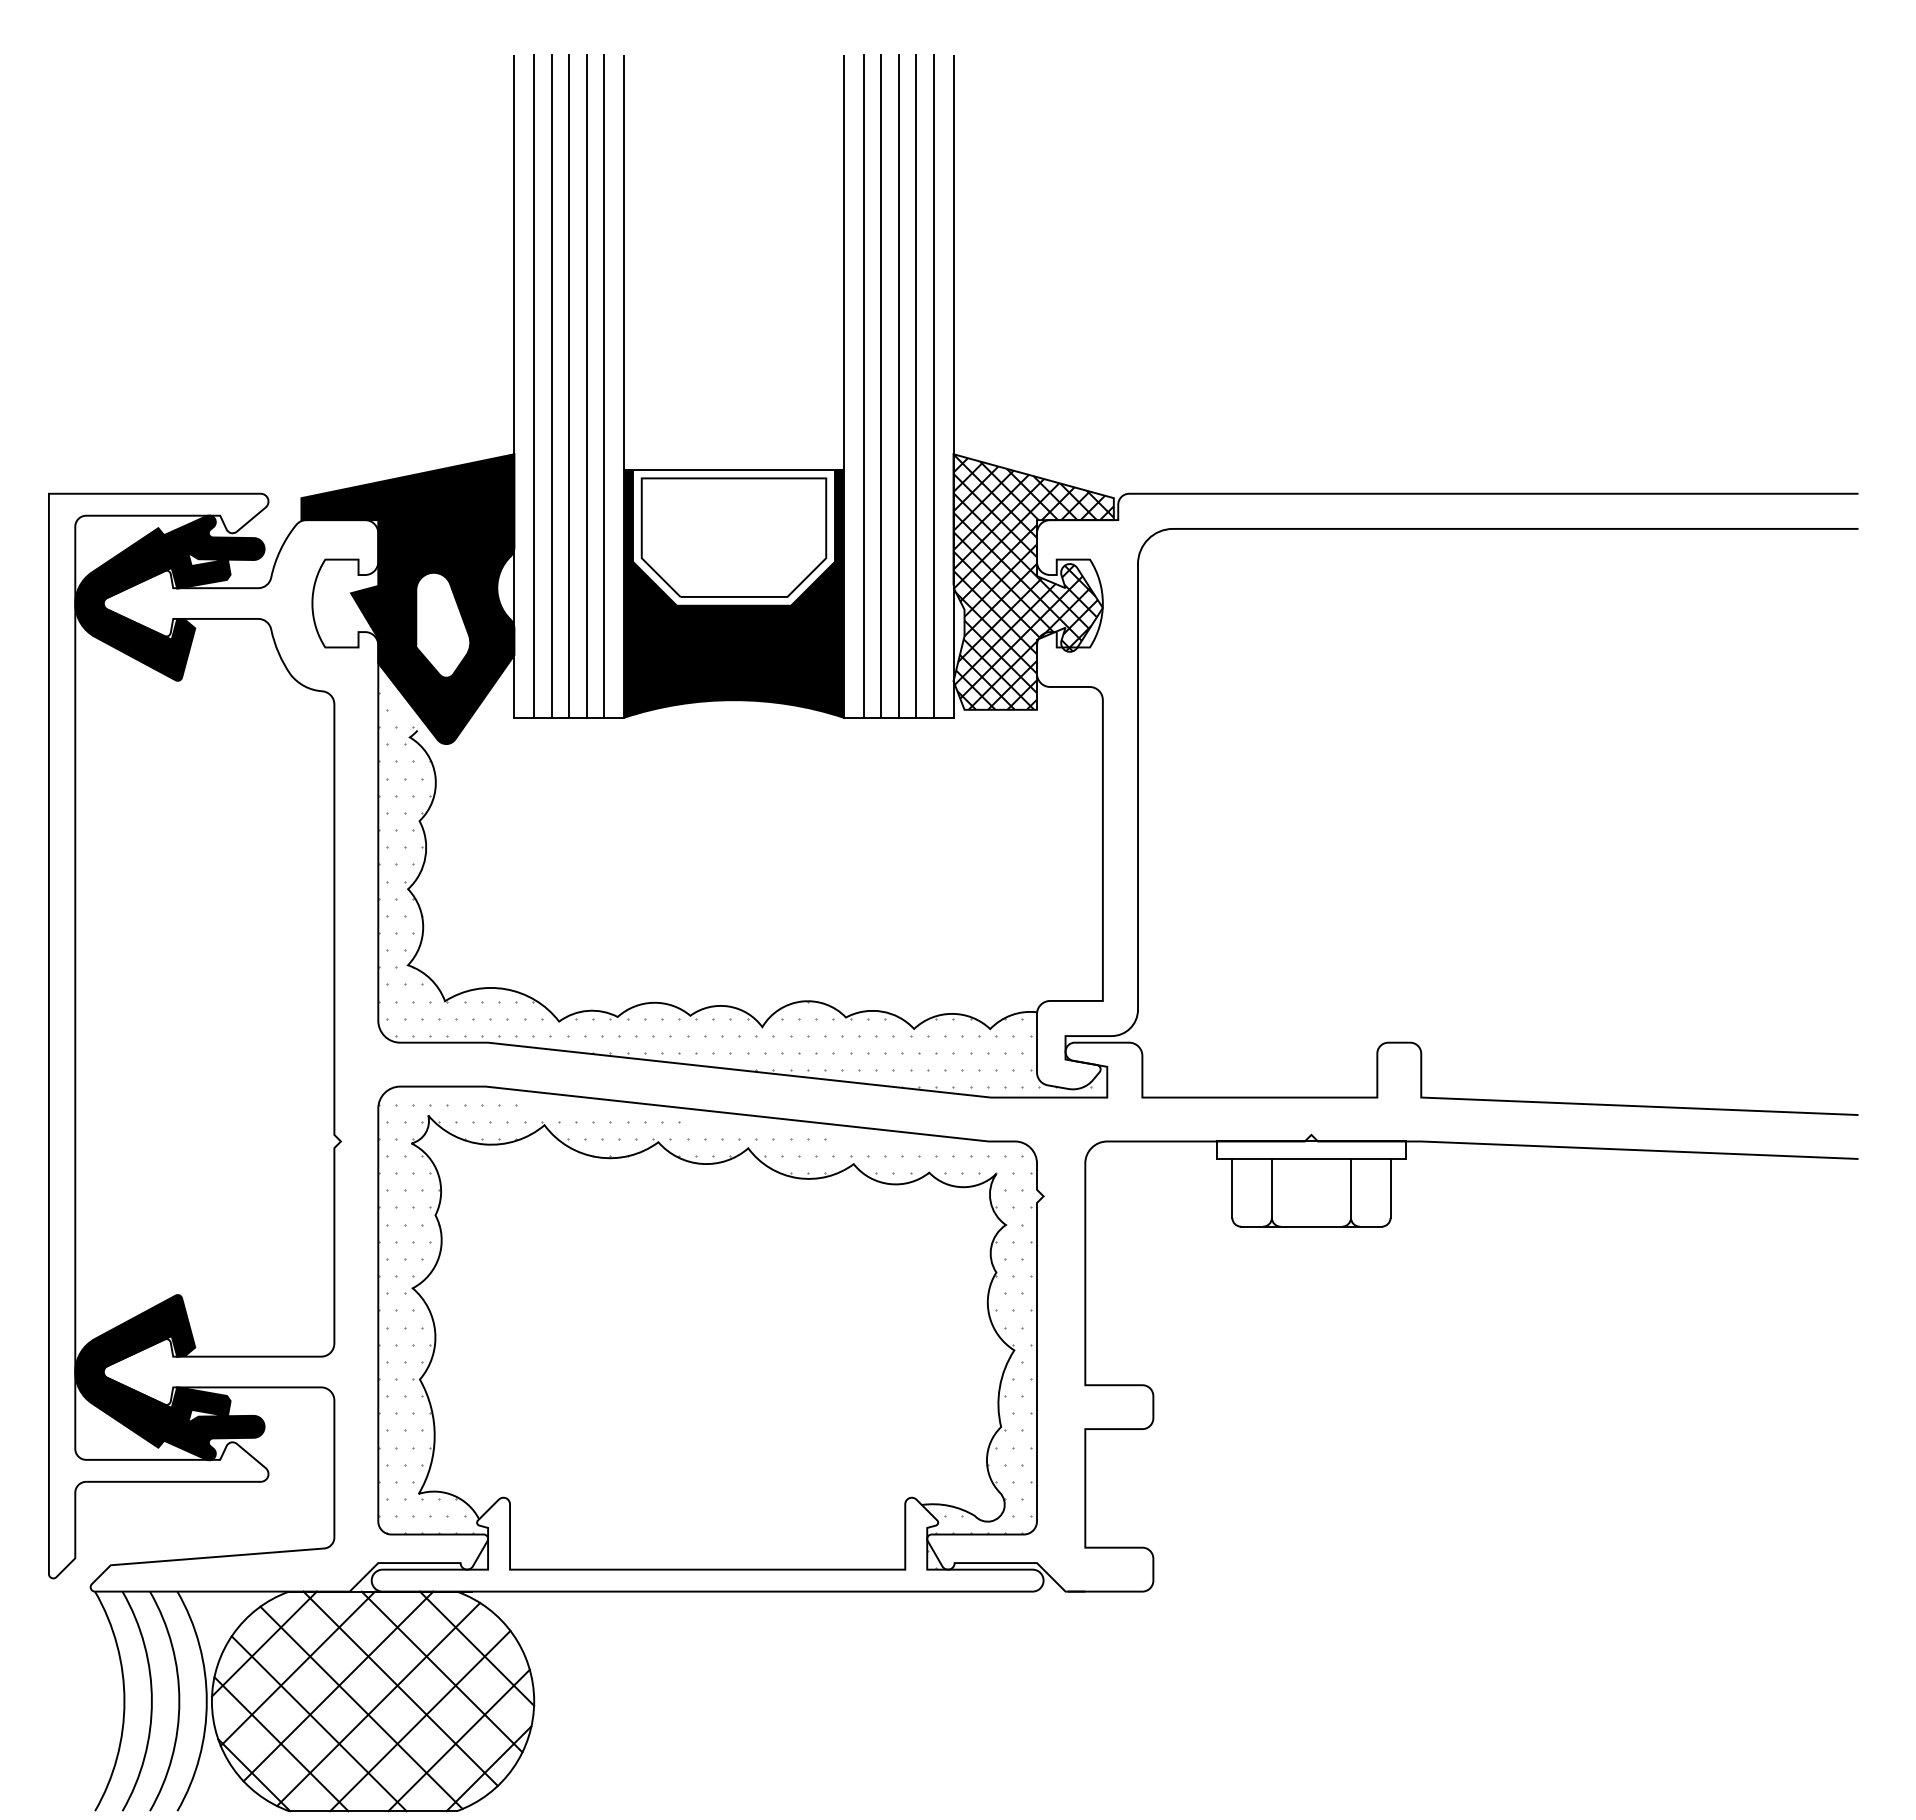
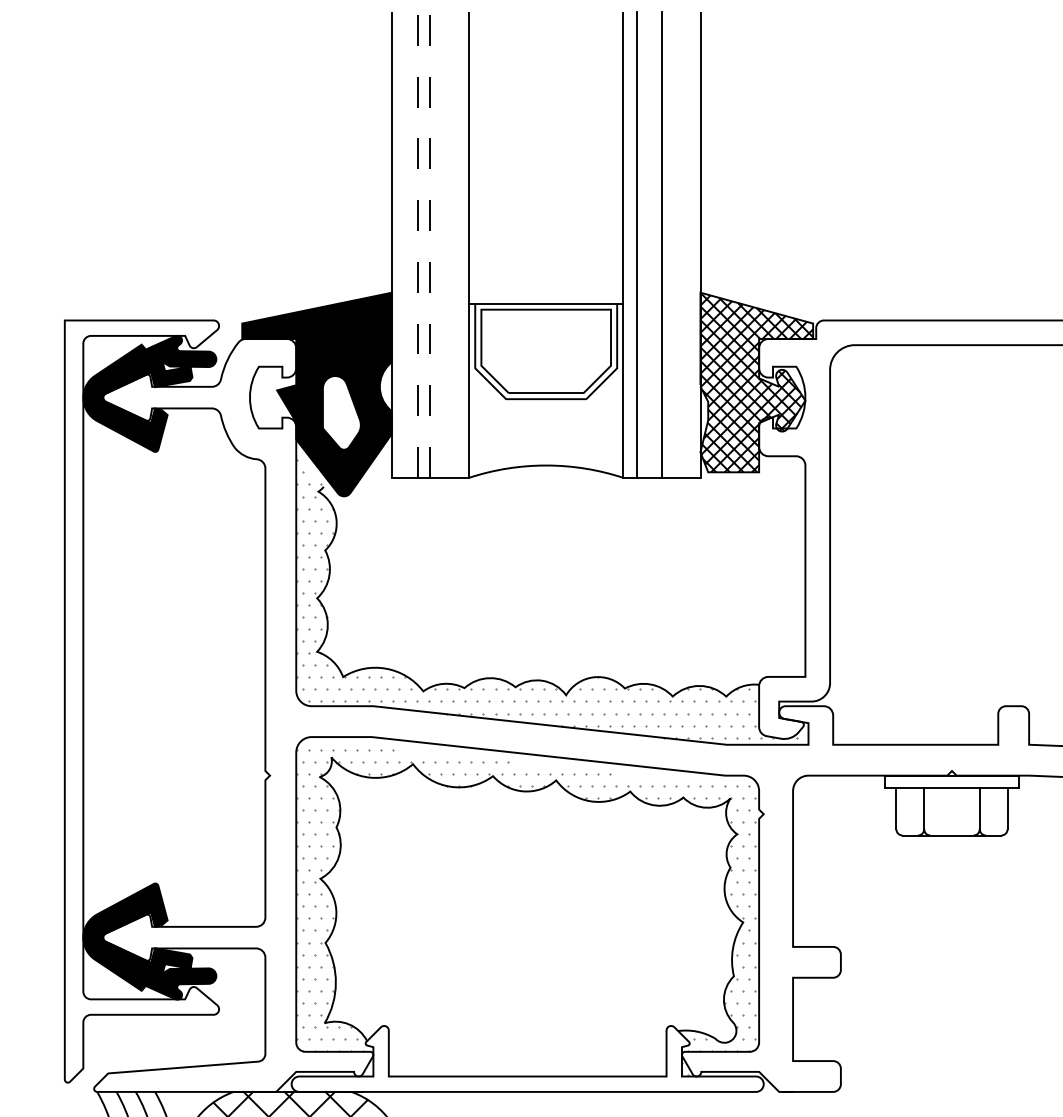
line: (534, 385) -> (406, 244), removed
line: (586, 385) -> (442, 244), removed
line: (604, 385) -> (455, 244), removed
line: (881, 385) -> (649, 244), removed
line: (916, 385) -> (674, 244), removed
line: (933, 385) -> (686, 244), removed
line: (551, 386) -> (417, 245), solid -> dashed
line: (569, 386) -> (430, 245), solid -> dashed
fill: (733, 593) -> (545, 390), removed

